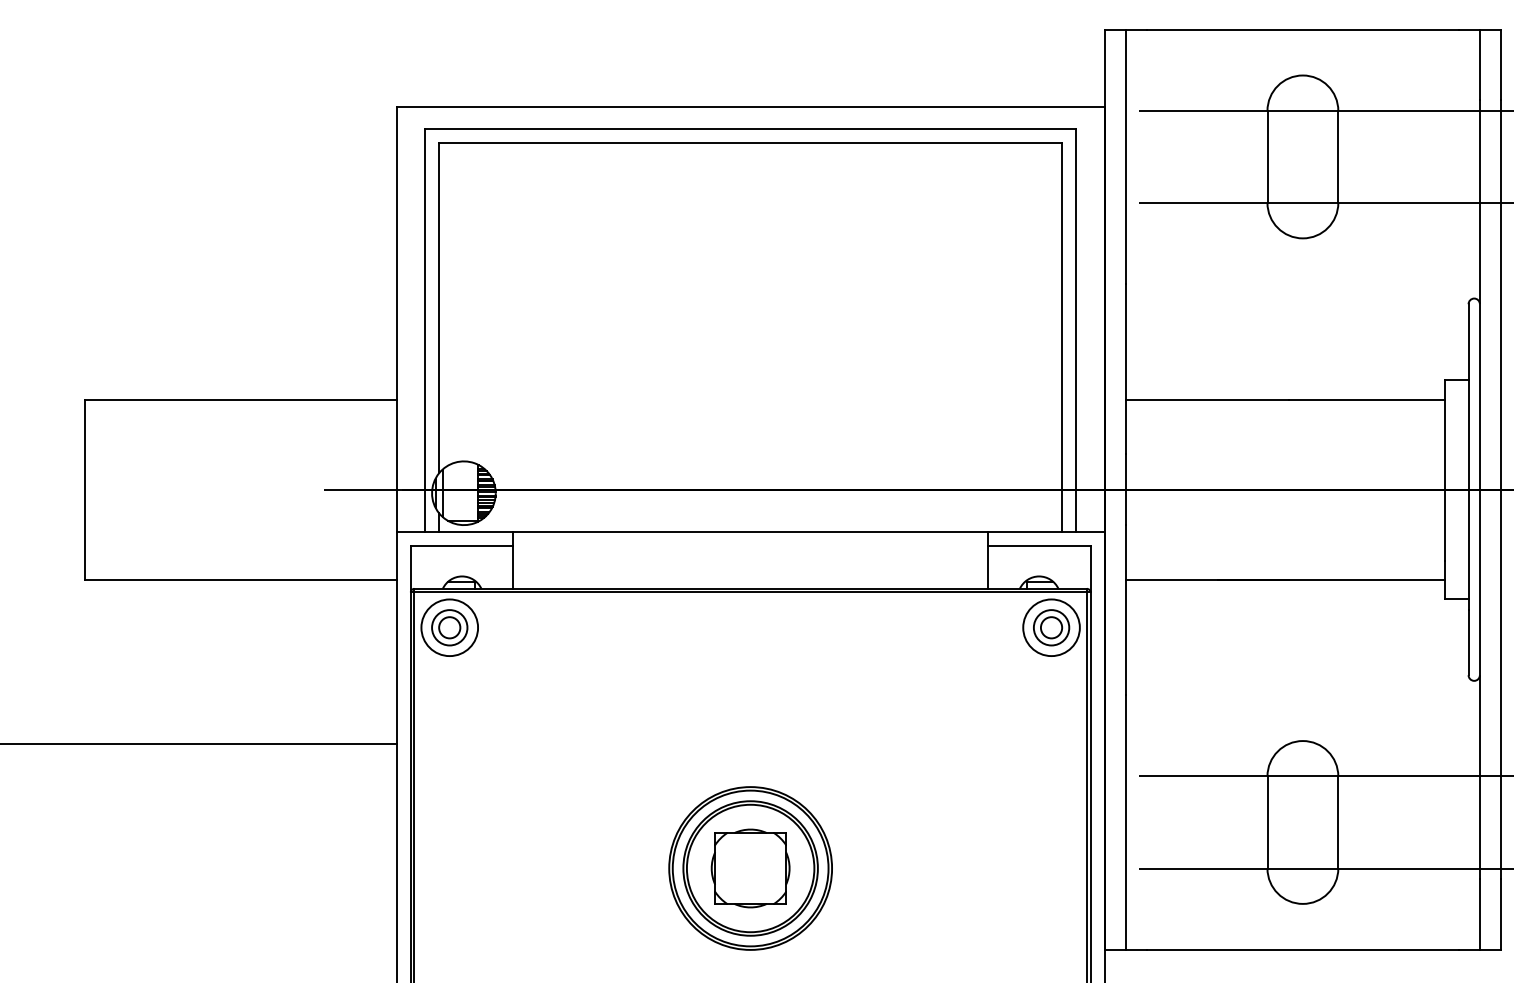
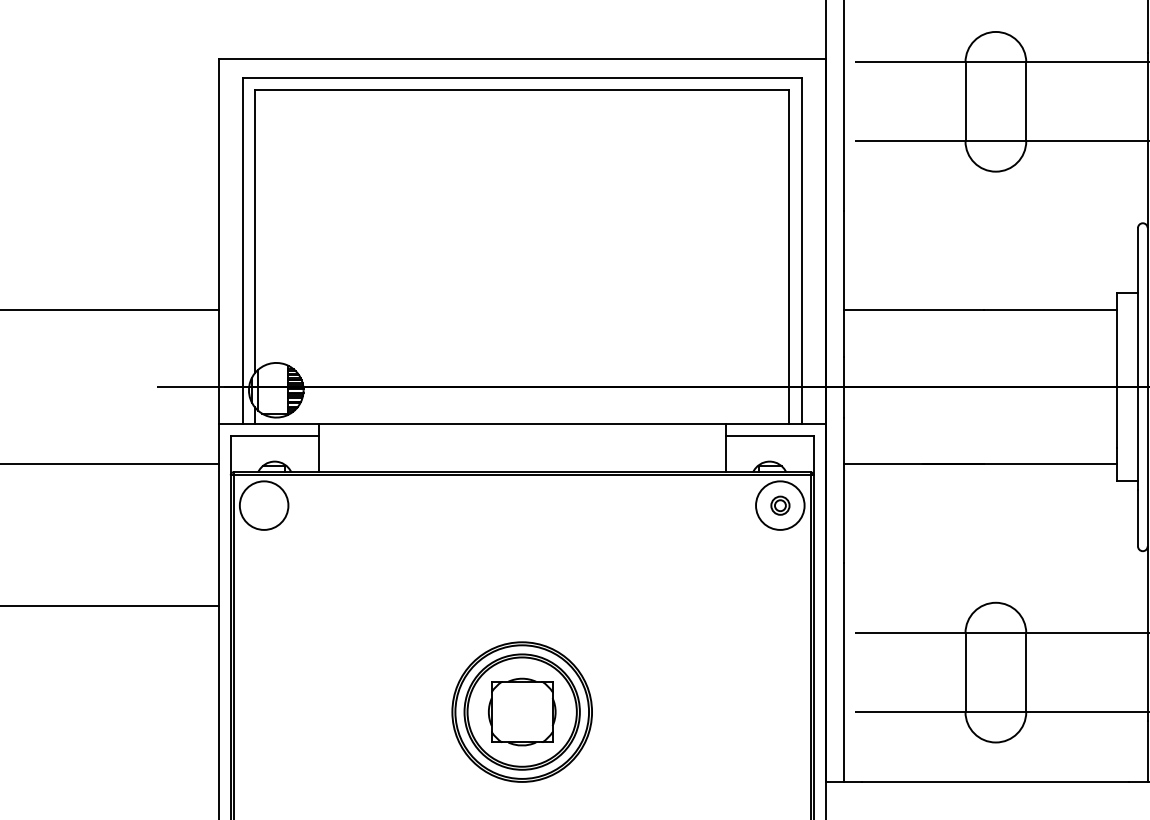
part: (449, 627) -> (263, 505), removed
part: (1051, 627) -> (780, 505), size x0.6

